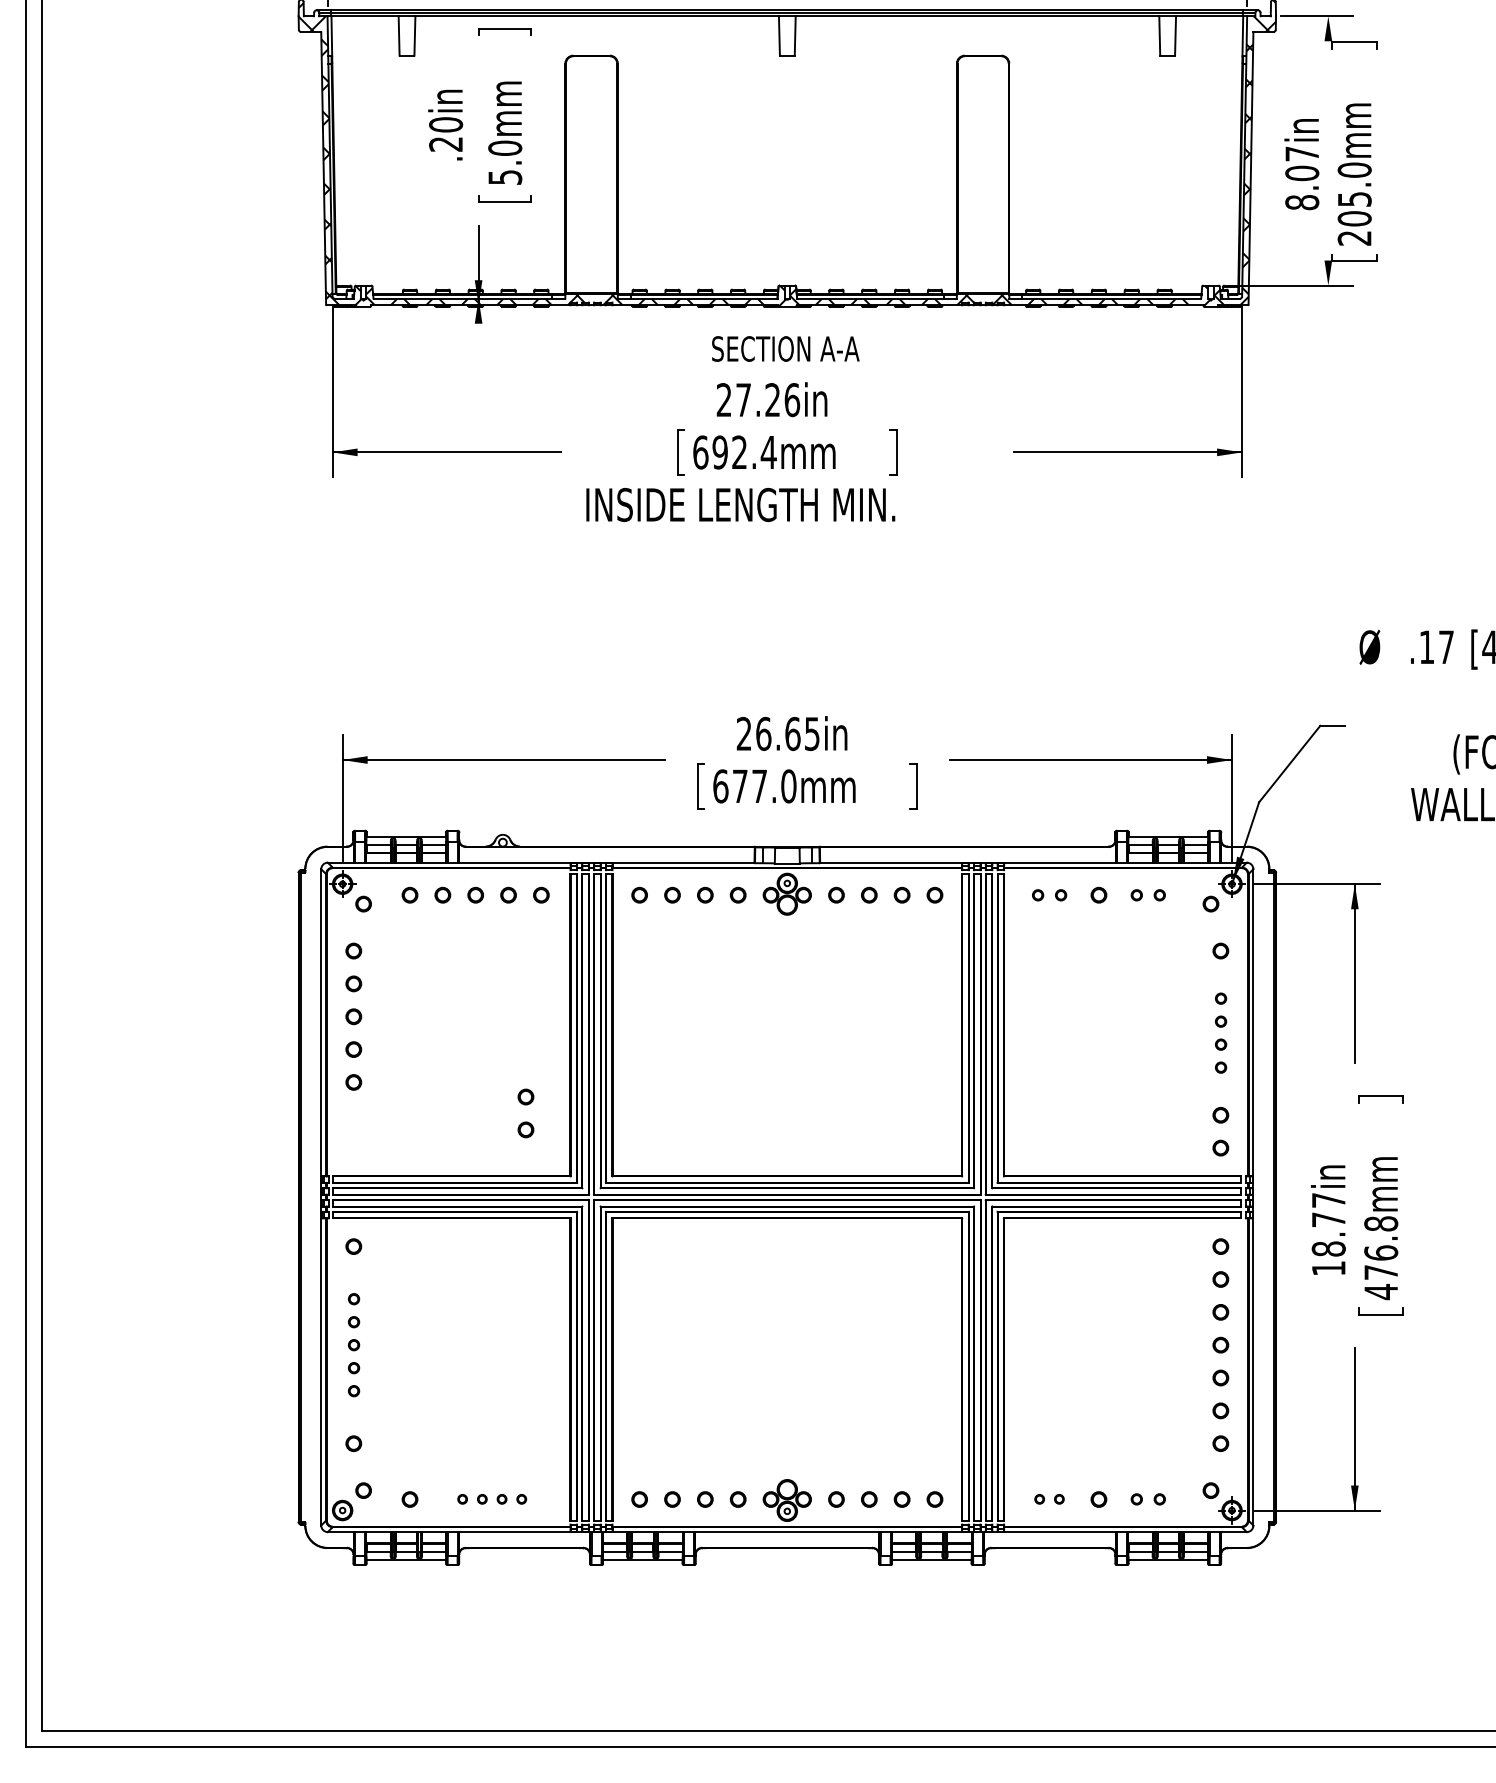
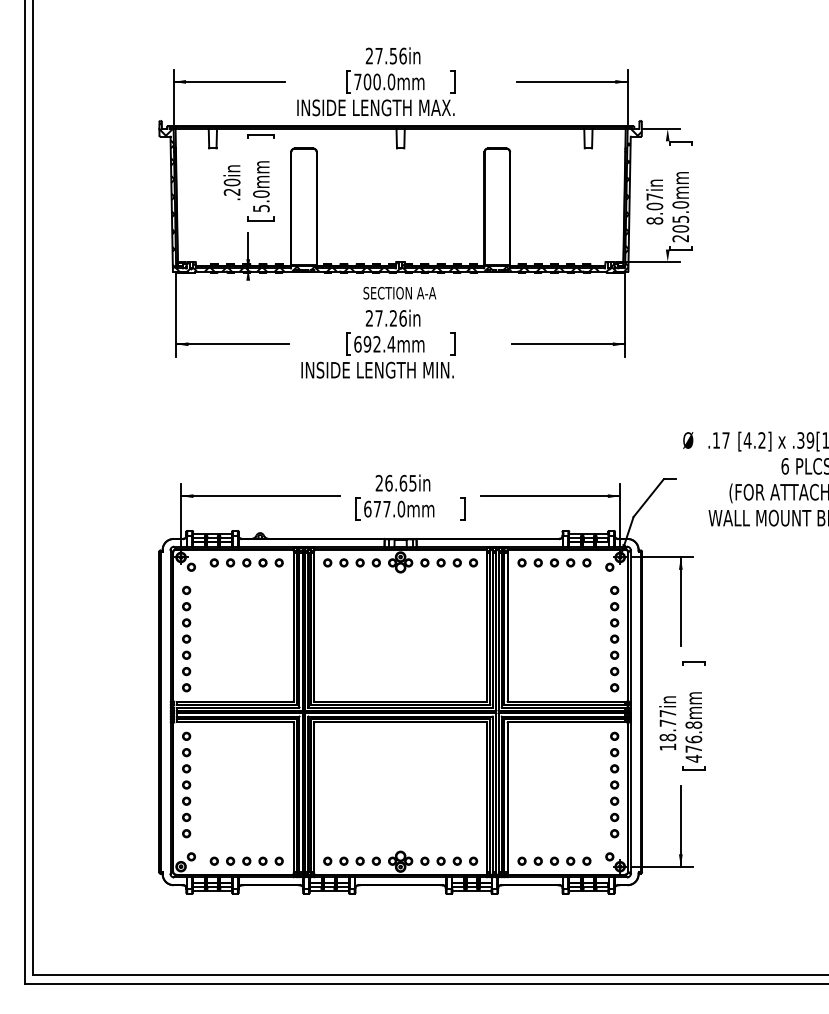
part: (1048, 894) -> (529, 562), size x1.43
part: (1147, 894) -> (578, 562), size x1.43
part: (1220, 1032) -> (614, 630), size x1.43
part: (525, 1113) -> (186, 679), moved
part: (353, 1344) -> (186, 784), size x1.43
part: (491, 1498) -> (254, 860), size x1.67
part: (1048, 1498) -> (529, 860), size x1.67
part: (1147, 1498) -> (578, 860), size x1.43

